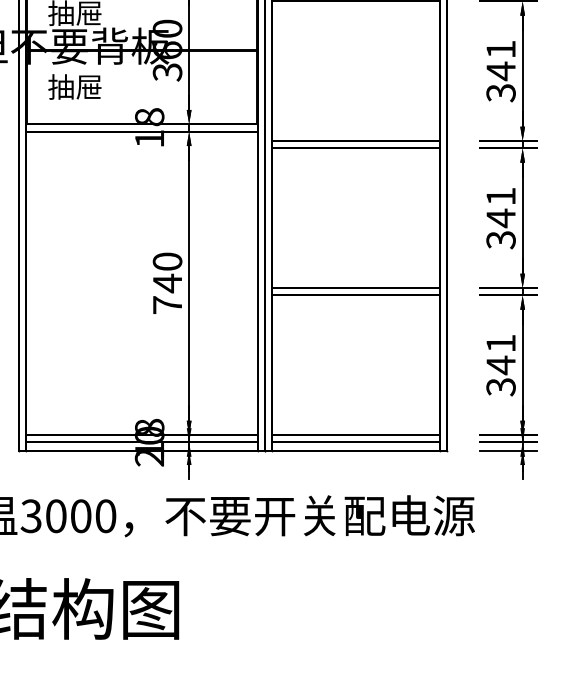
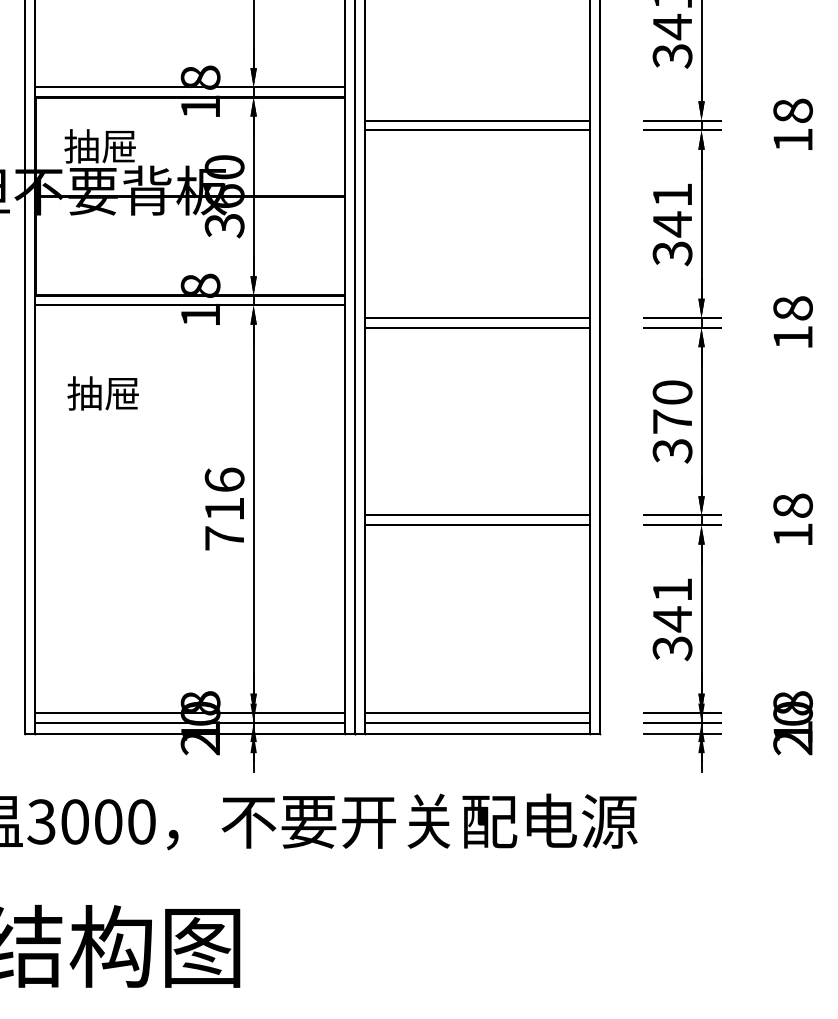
text: (74, 87) -> (102, 393), moved
text: (501, 207) -> (672, 407), 341 -> 370
text: (167, 272) -> (224, 494), 740 -> 716

